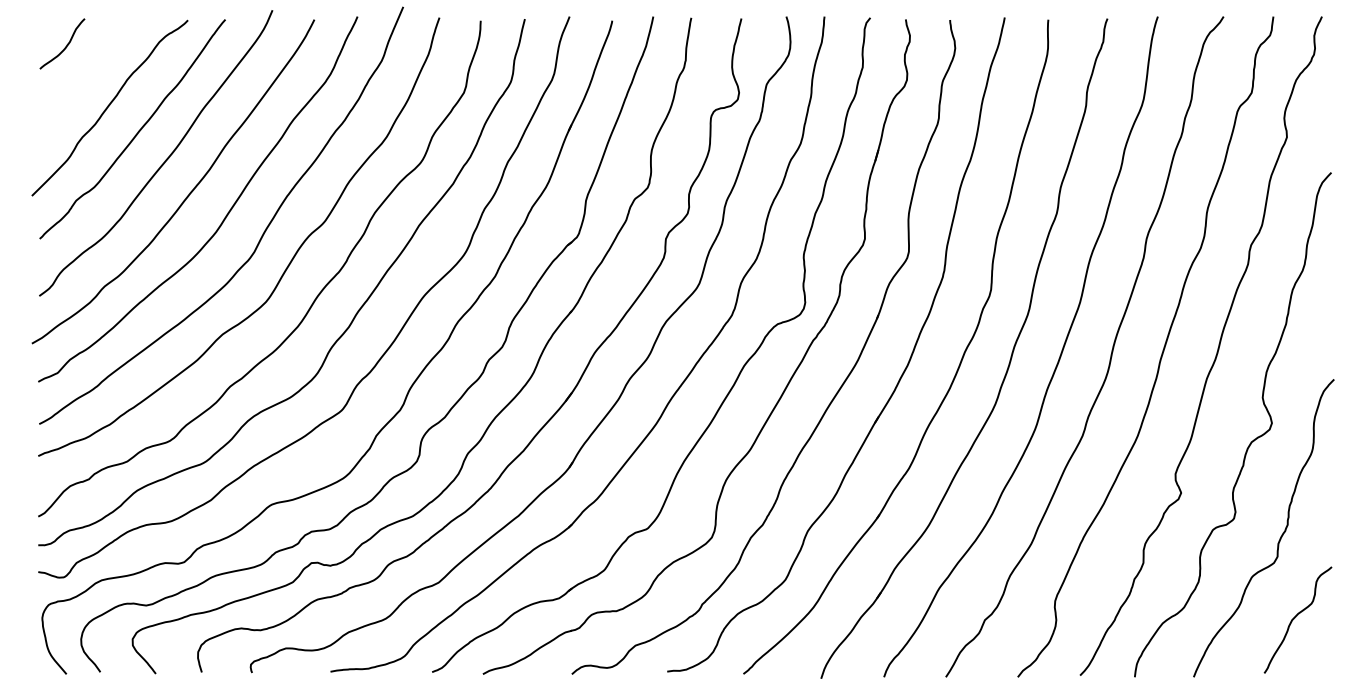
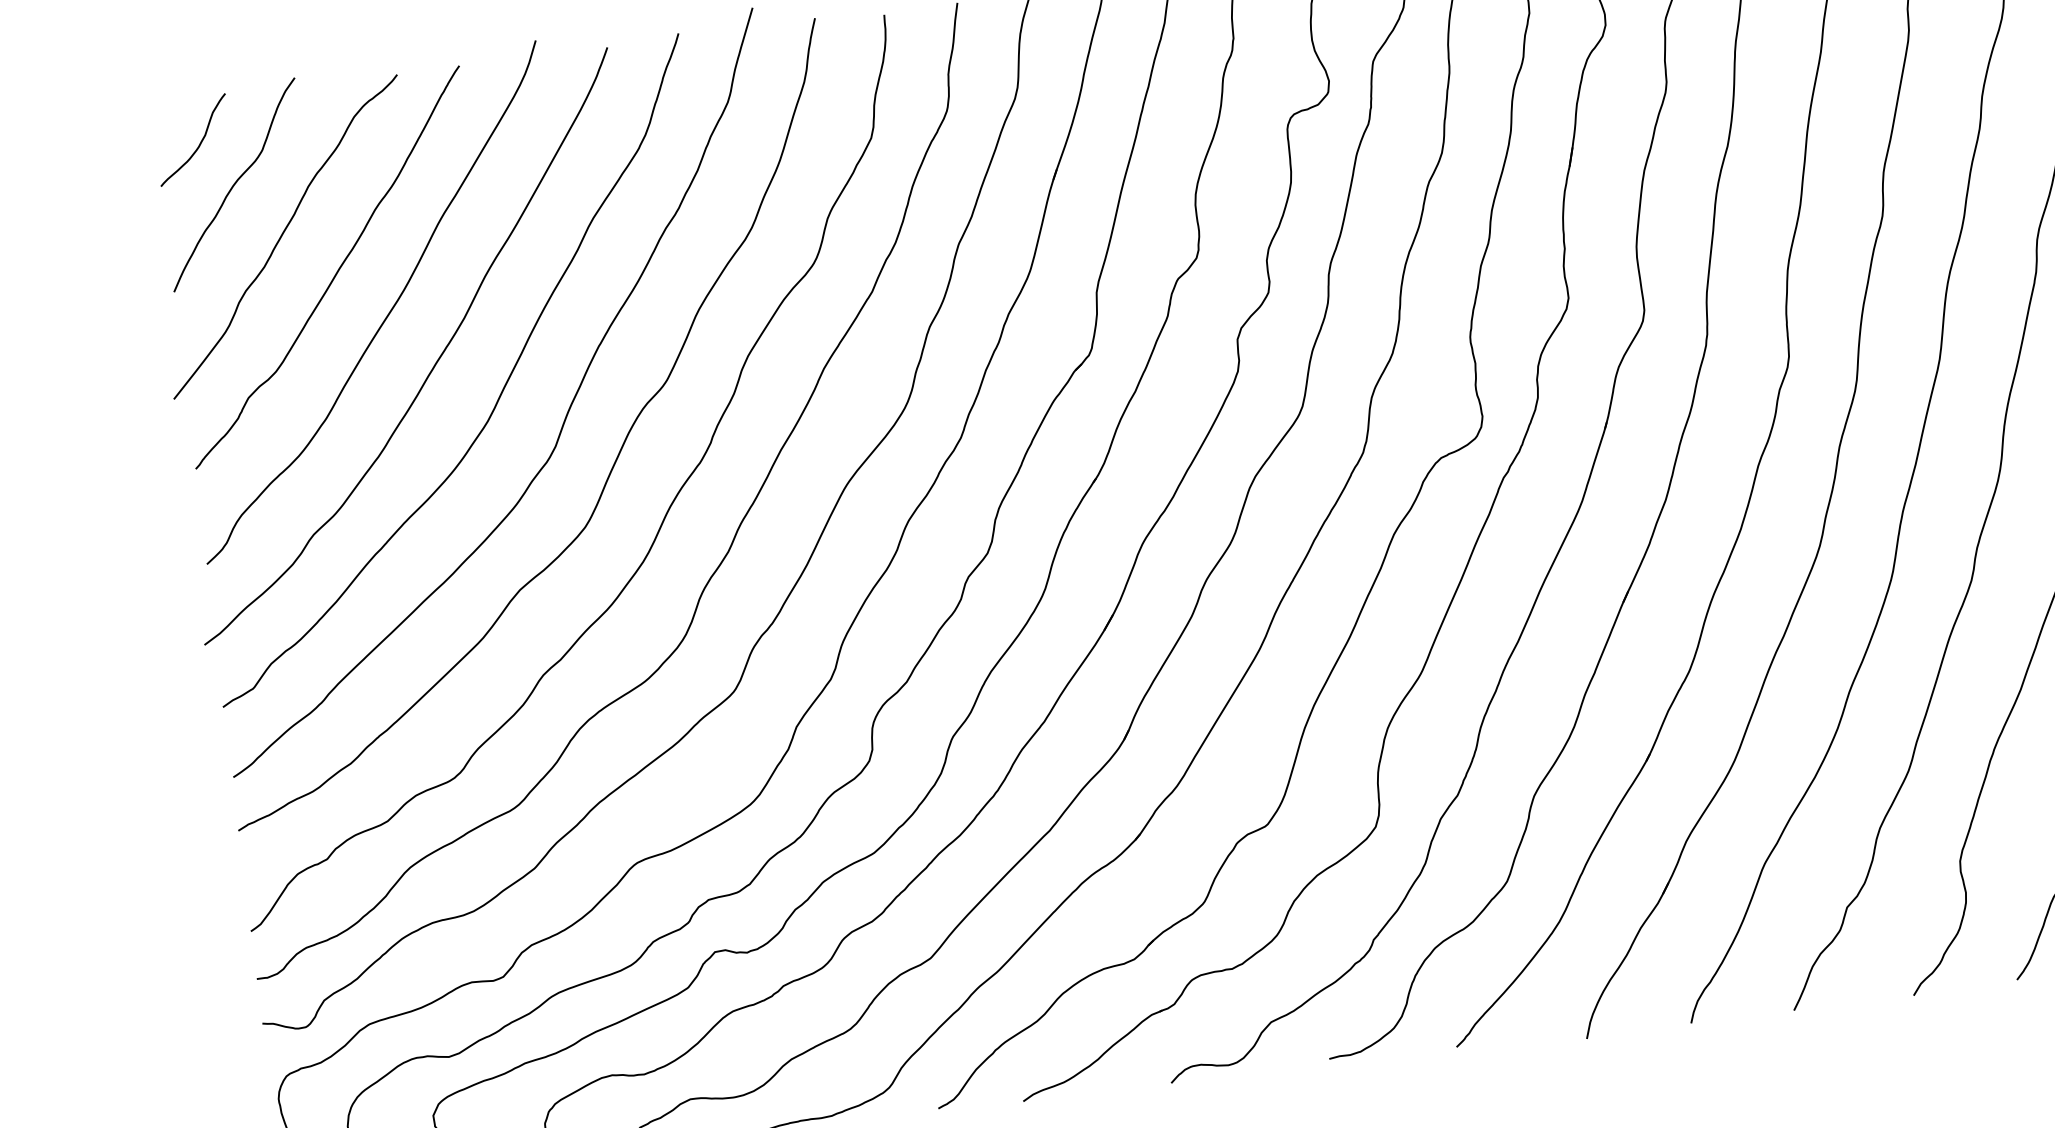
curve: (83, 73) -> (234, 184), added

